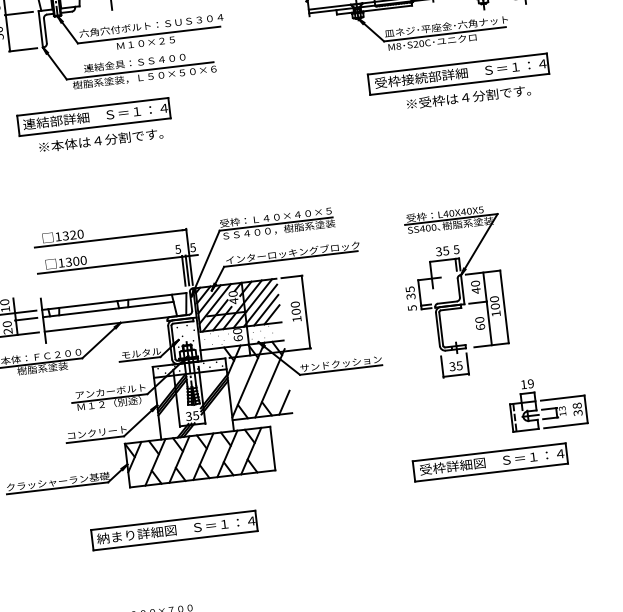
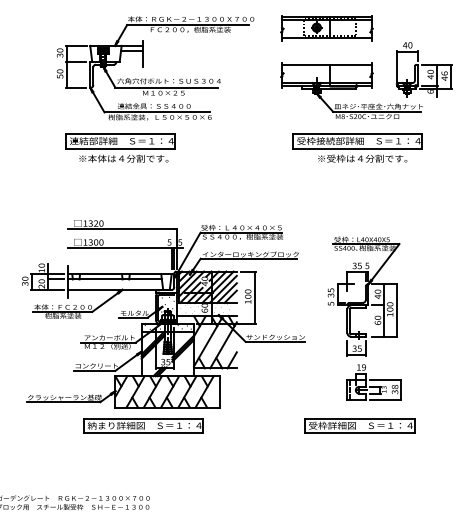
part: (459, 82) -> (357, 147), moved
part: (546, 403) -> (373, 382), moved
part: (490, 461) -> (359, 425), moved
part: (174, 529) -> (143, 425), moved

